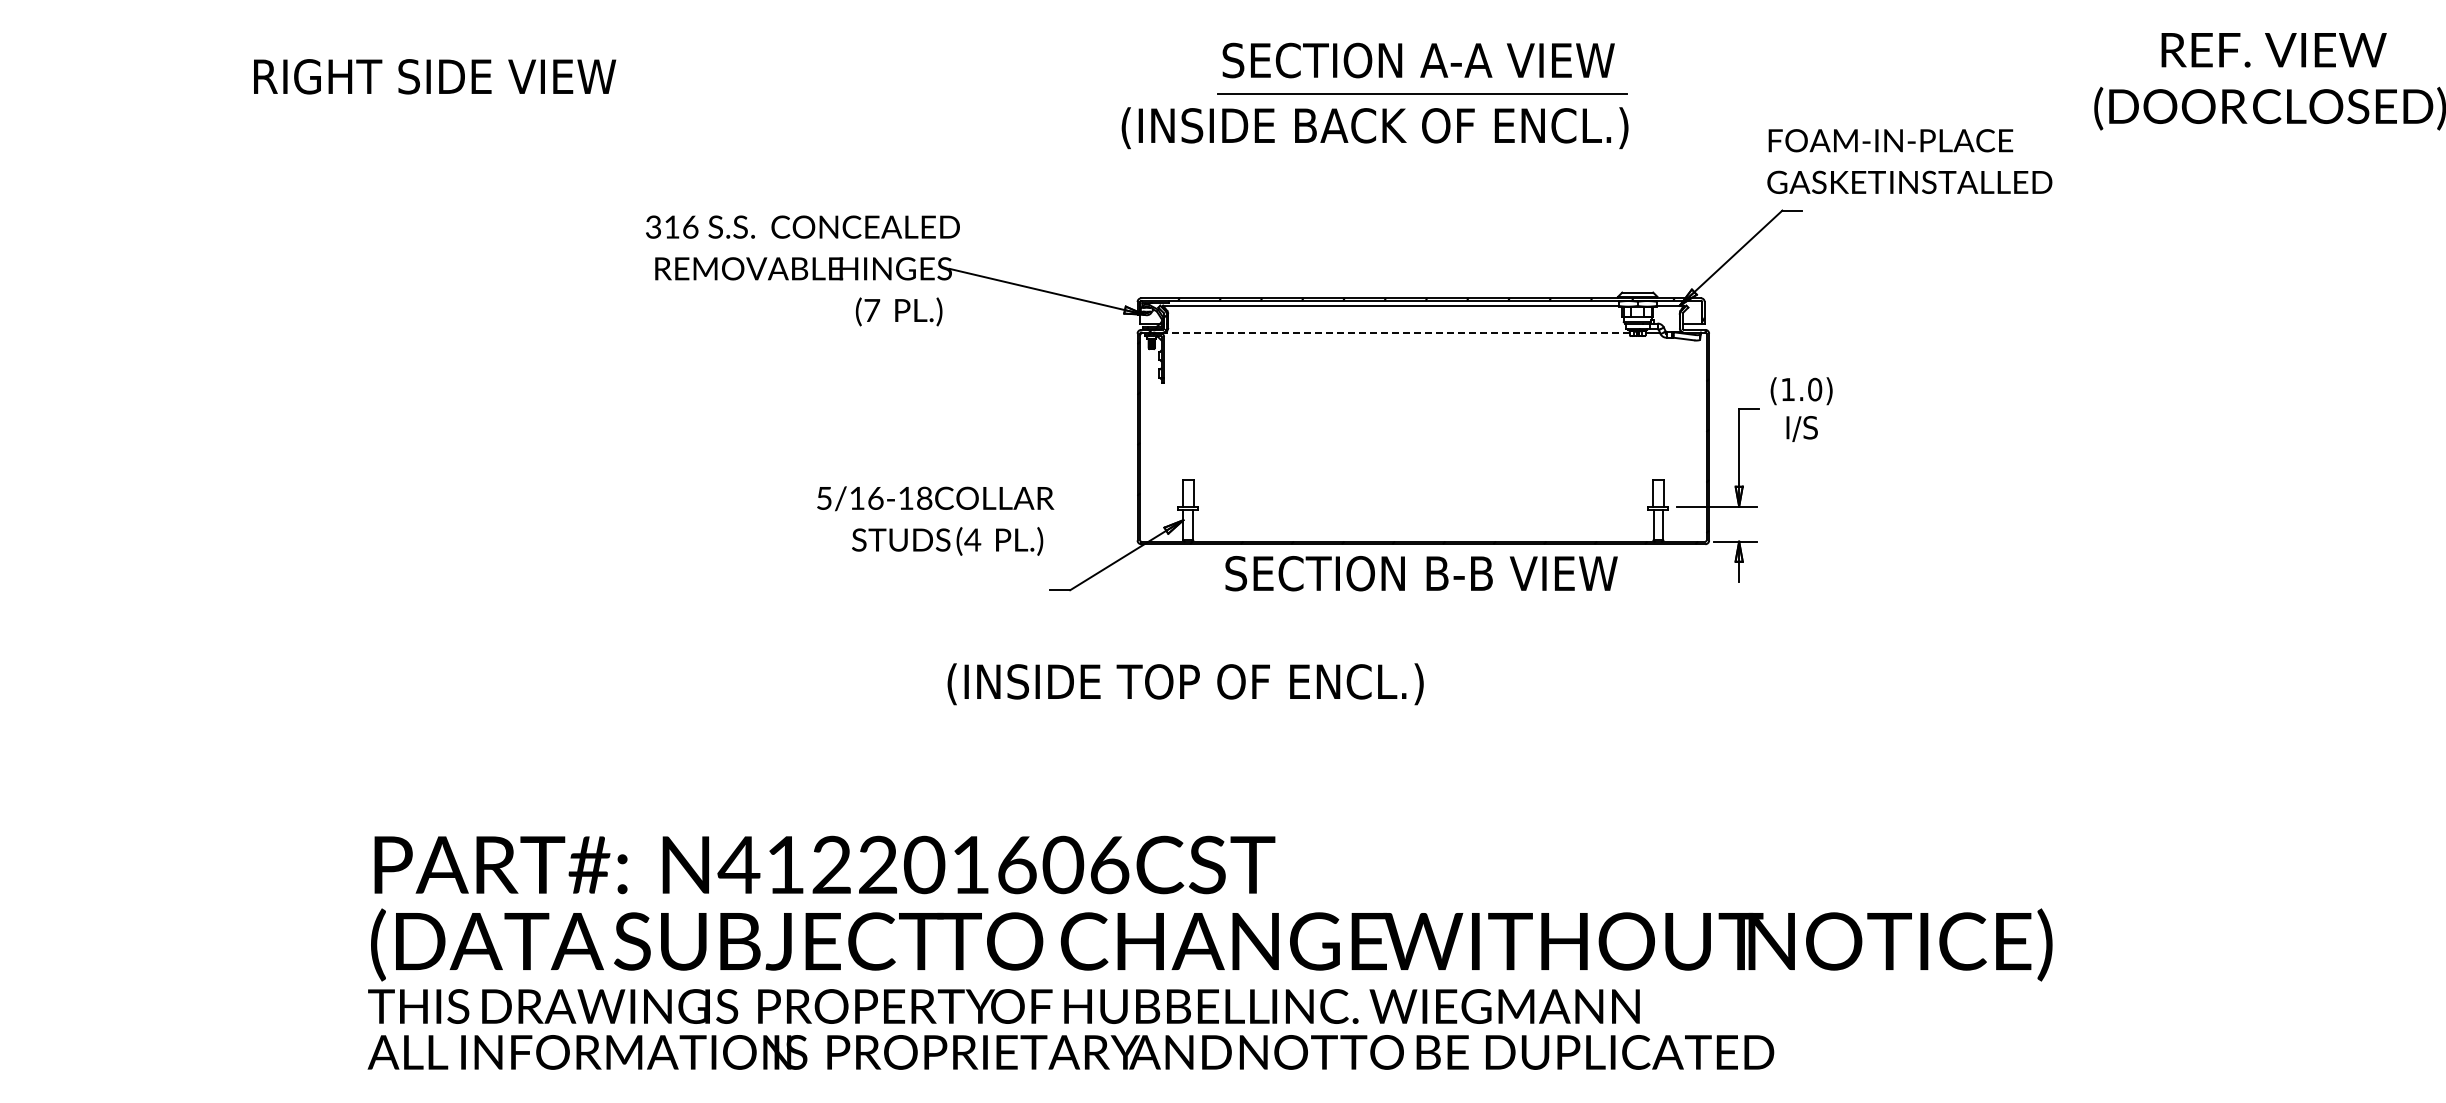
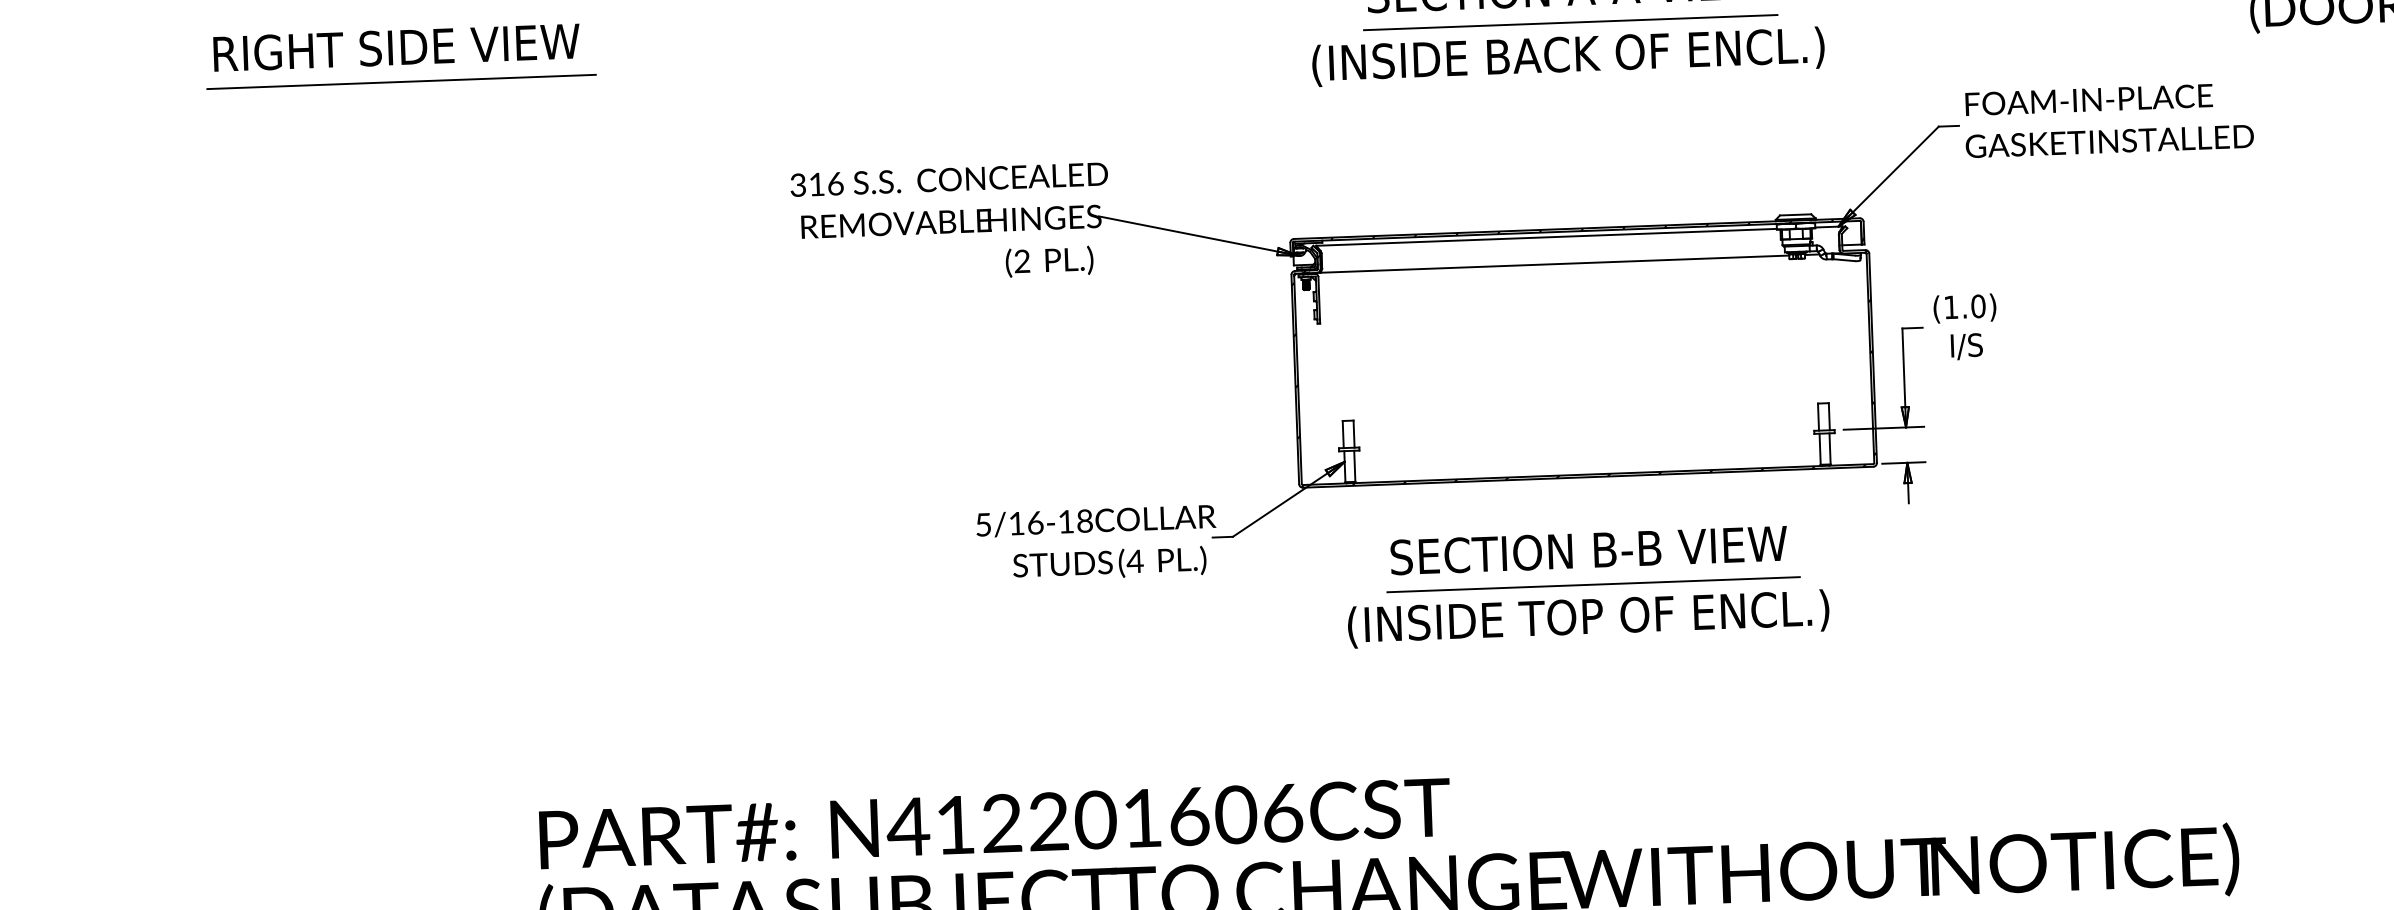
text: (435, 76) -> (397, 47), moved
line: (265, 110) -> (401, 81), added
text: (1374, 128) -> (1567, 57), moved
text: (1909, 161) -> (2108, 120), moved
text: (872, 309) -> (1022, 260), (7 -> (2
line: (1398, 332) -> (1555, 264), dashed -> solid
text: (935, 520) -> (1096, 543), moved
text: (1421, 573) -> (1588, 550), moved
line: (1424, 650) -> (1593, 584), added
text: (1185, 684) -> (1588, 619), moved

